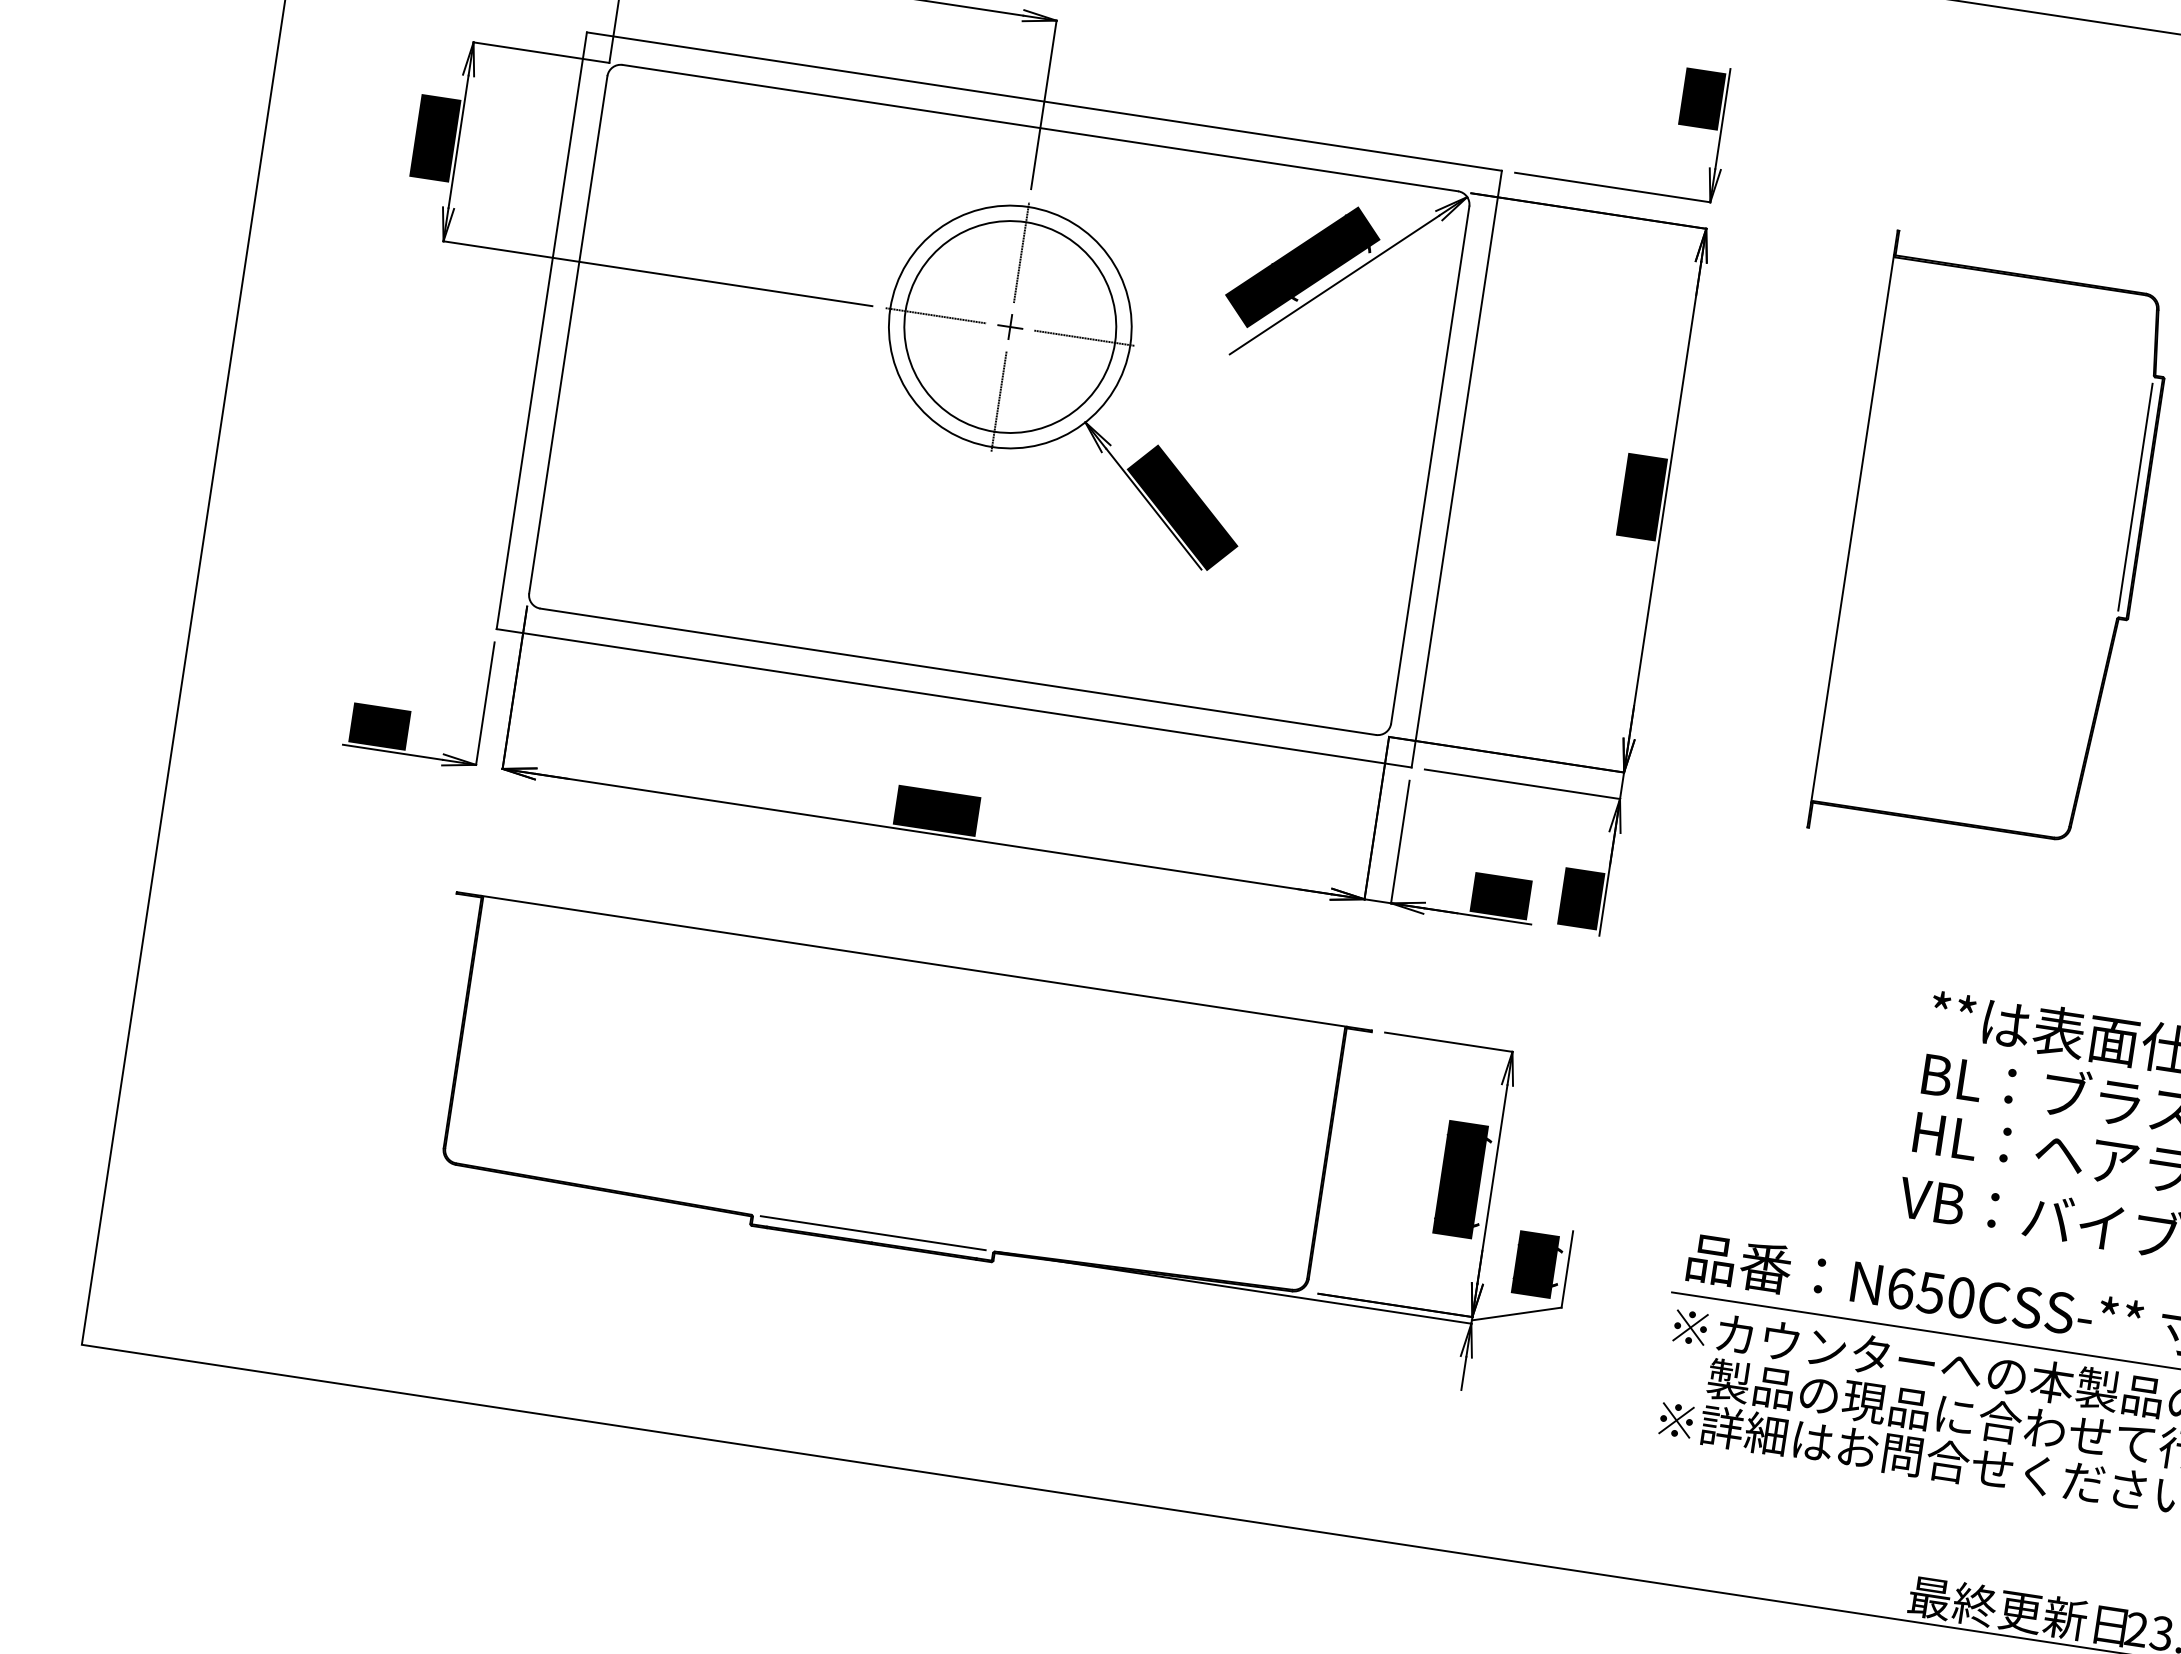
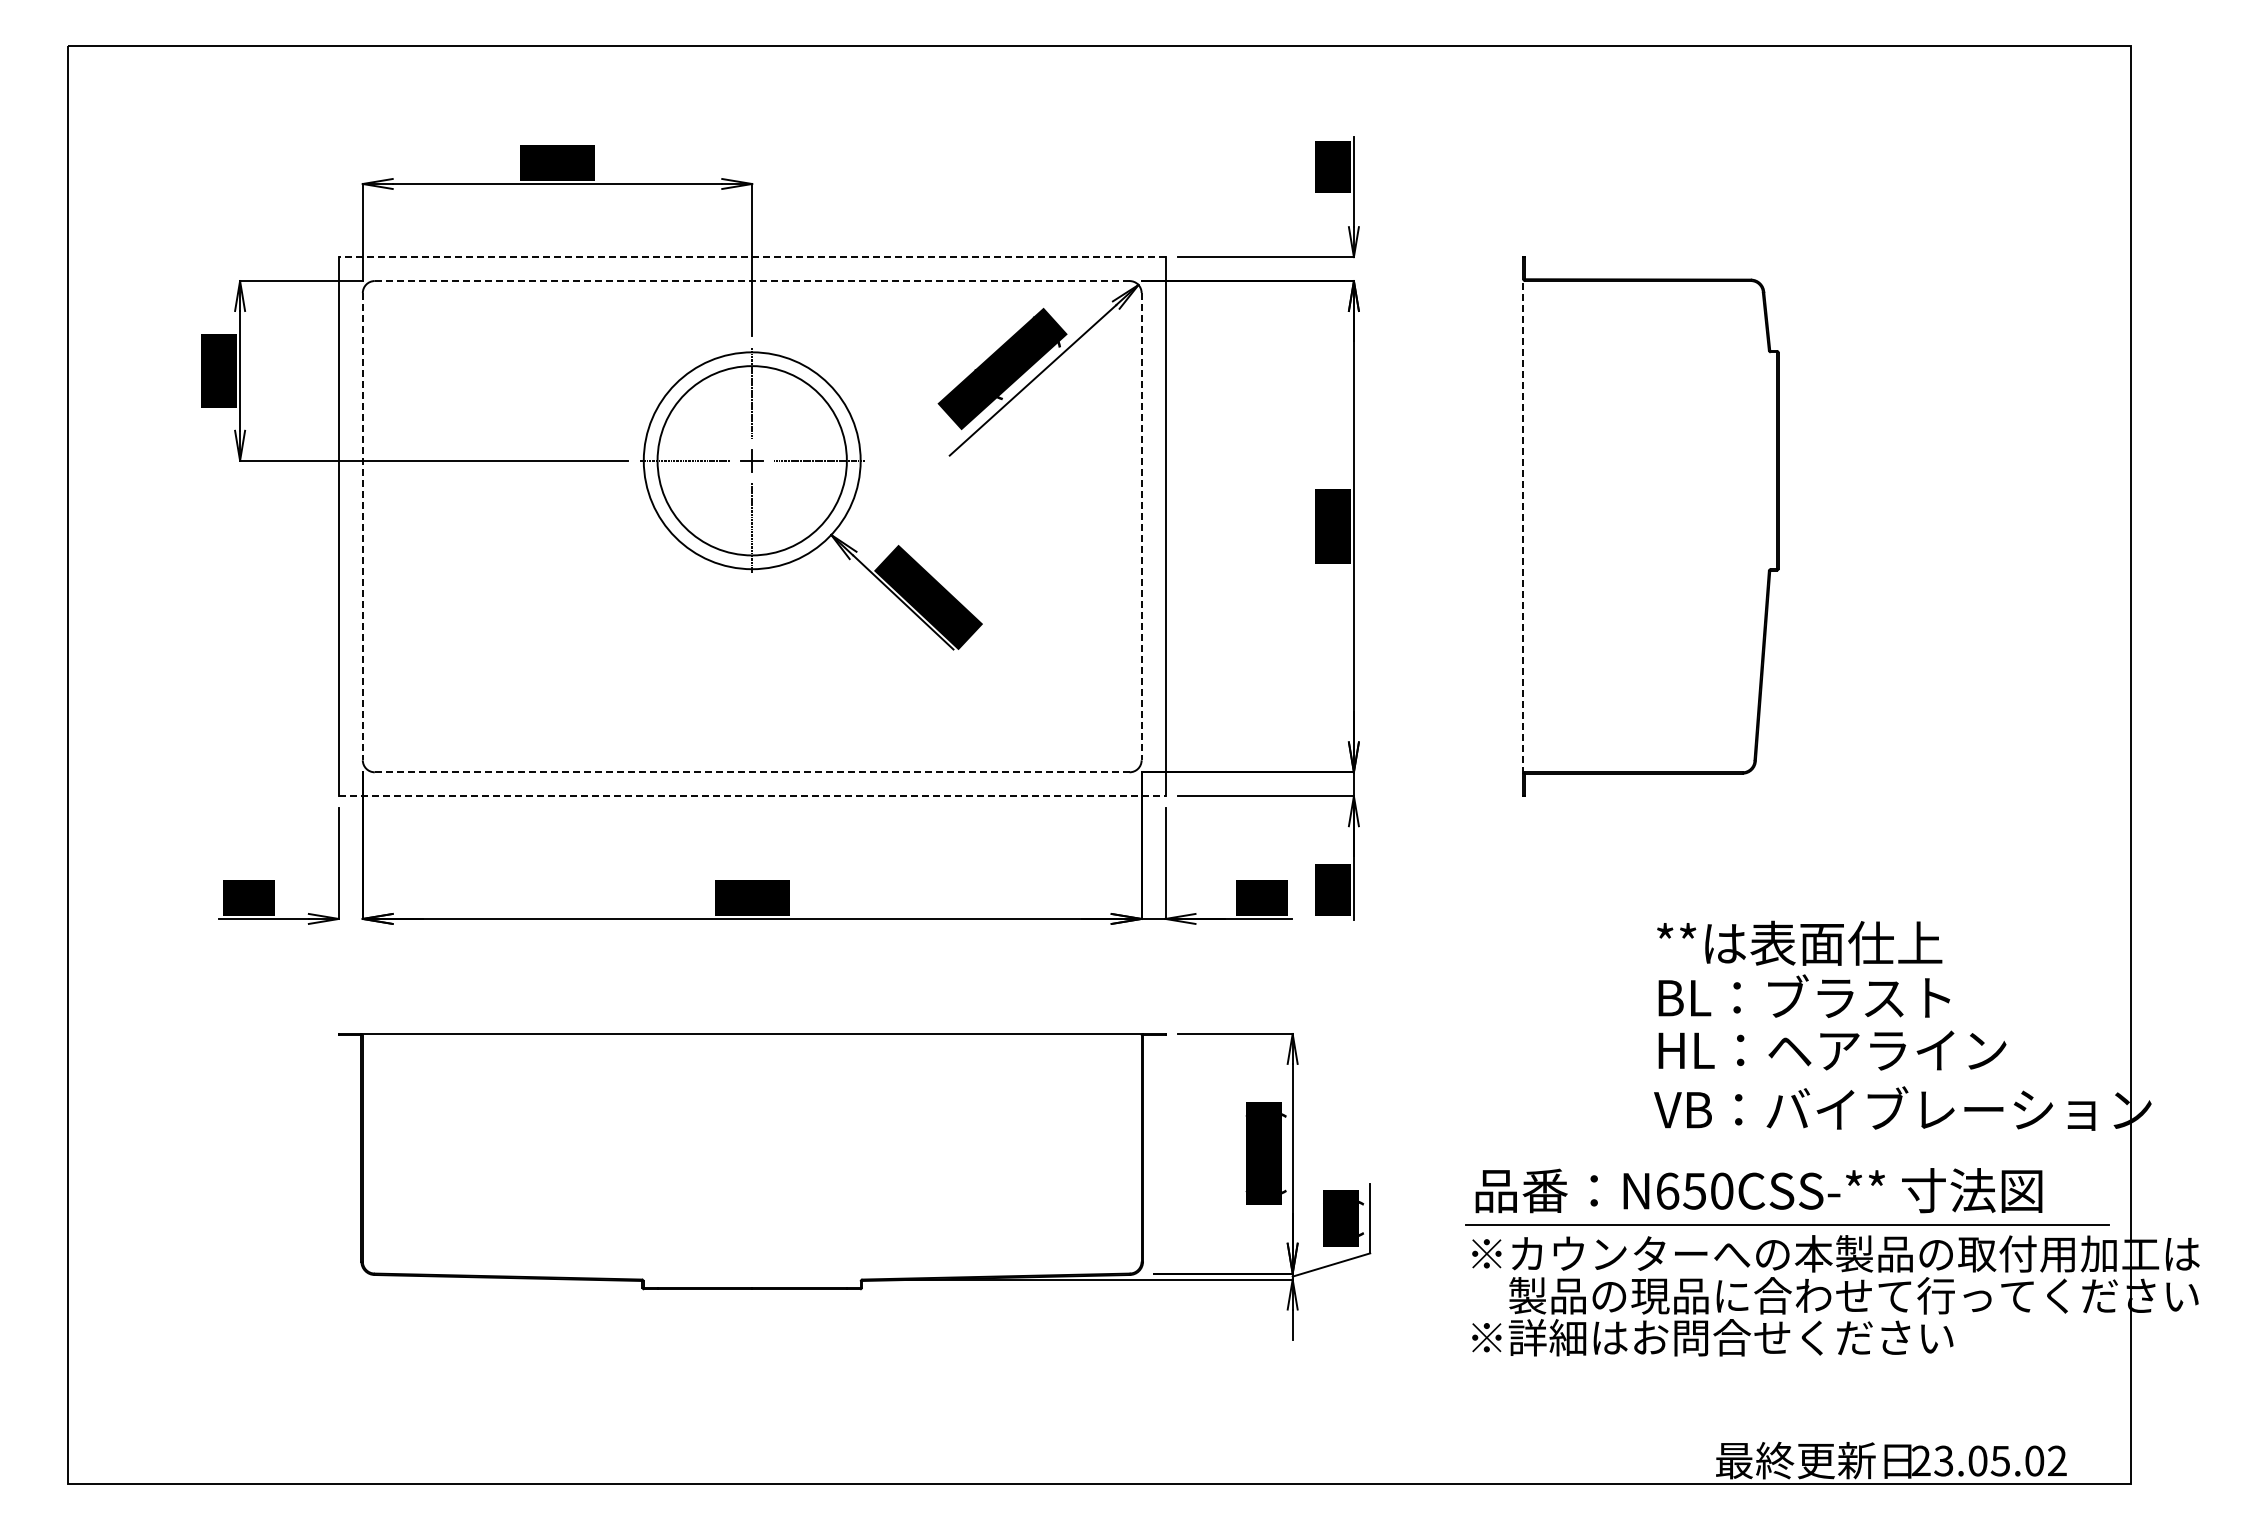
line: (1043, 101) -> (751, 257), solid -> dashed
line: (1039, 128) -> (751, 281), solid -> dashed
line: (567, 334) -> (362, 526), solid -> dashed
line: (1430, 464) -> (1141, 526), solid -> dashed
line: (2135, 496) -> (1768, 460), removed
line: (1852, 528) -> (1523, 526), solid -> dashed
line: (958, 672) -> (752, 772), solid -> dashed
line: (954, 698) -> (752, 796), solid -> dashed
line: (872, 1232) -> (751, 1279), removed

